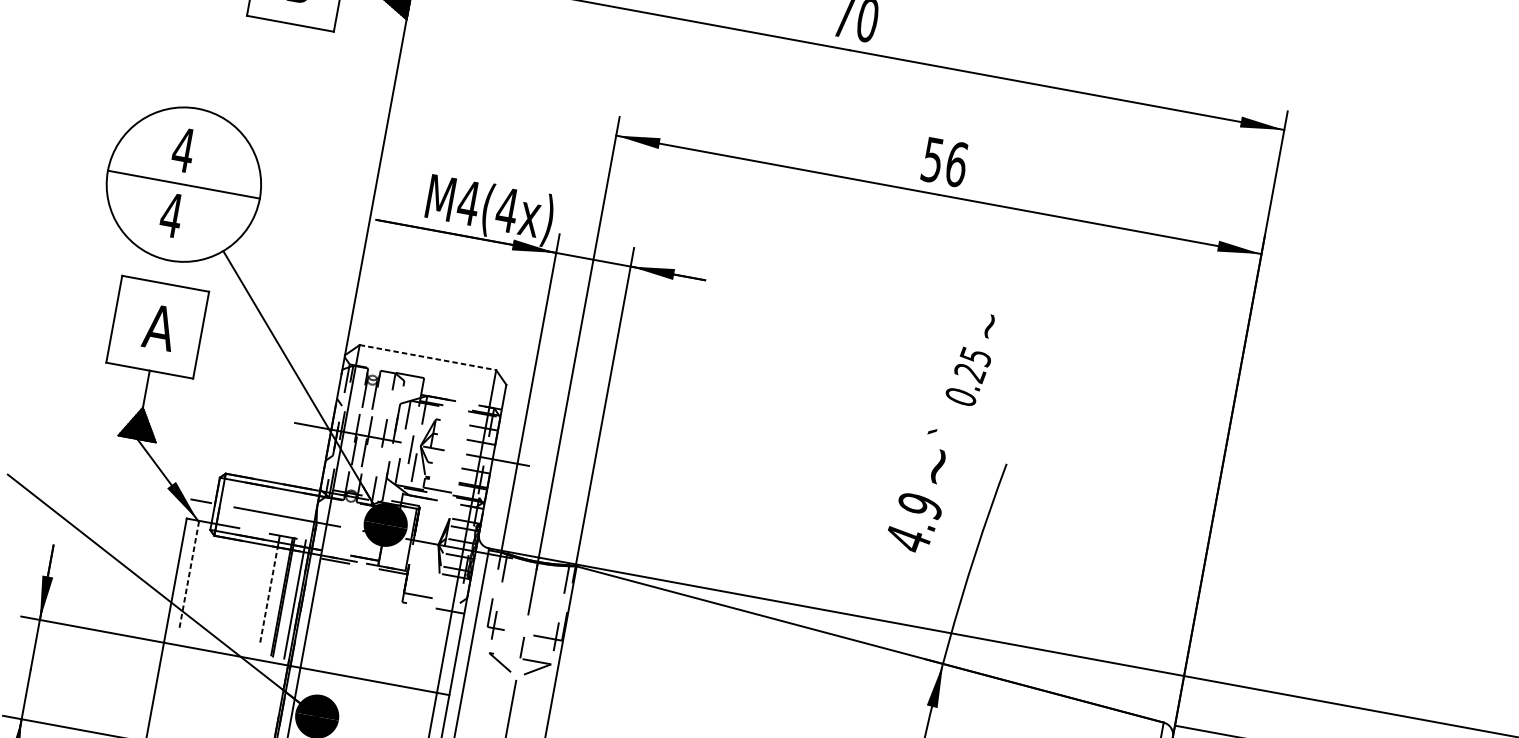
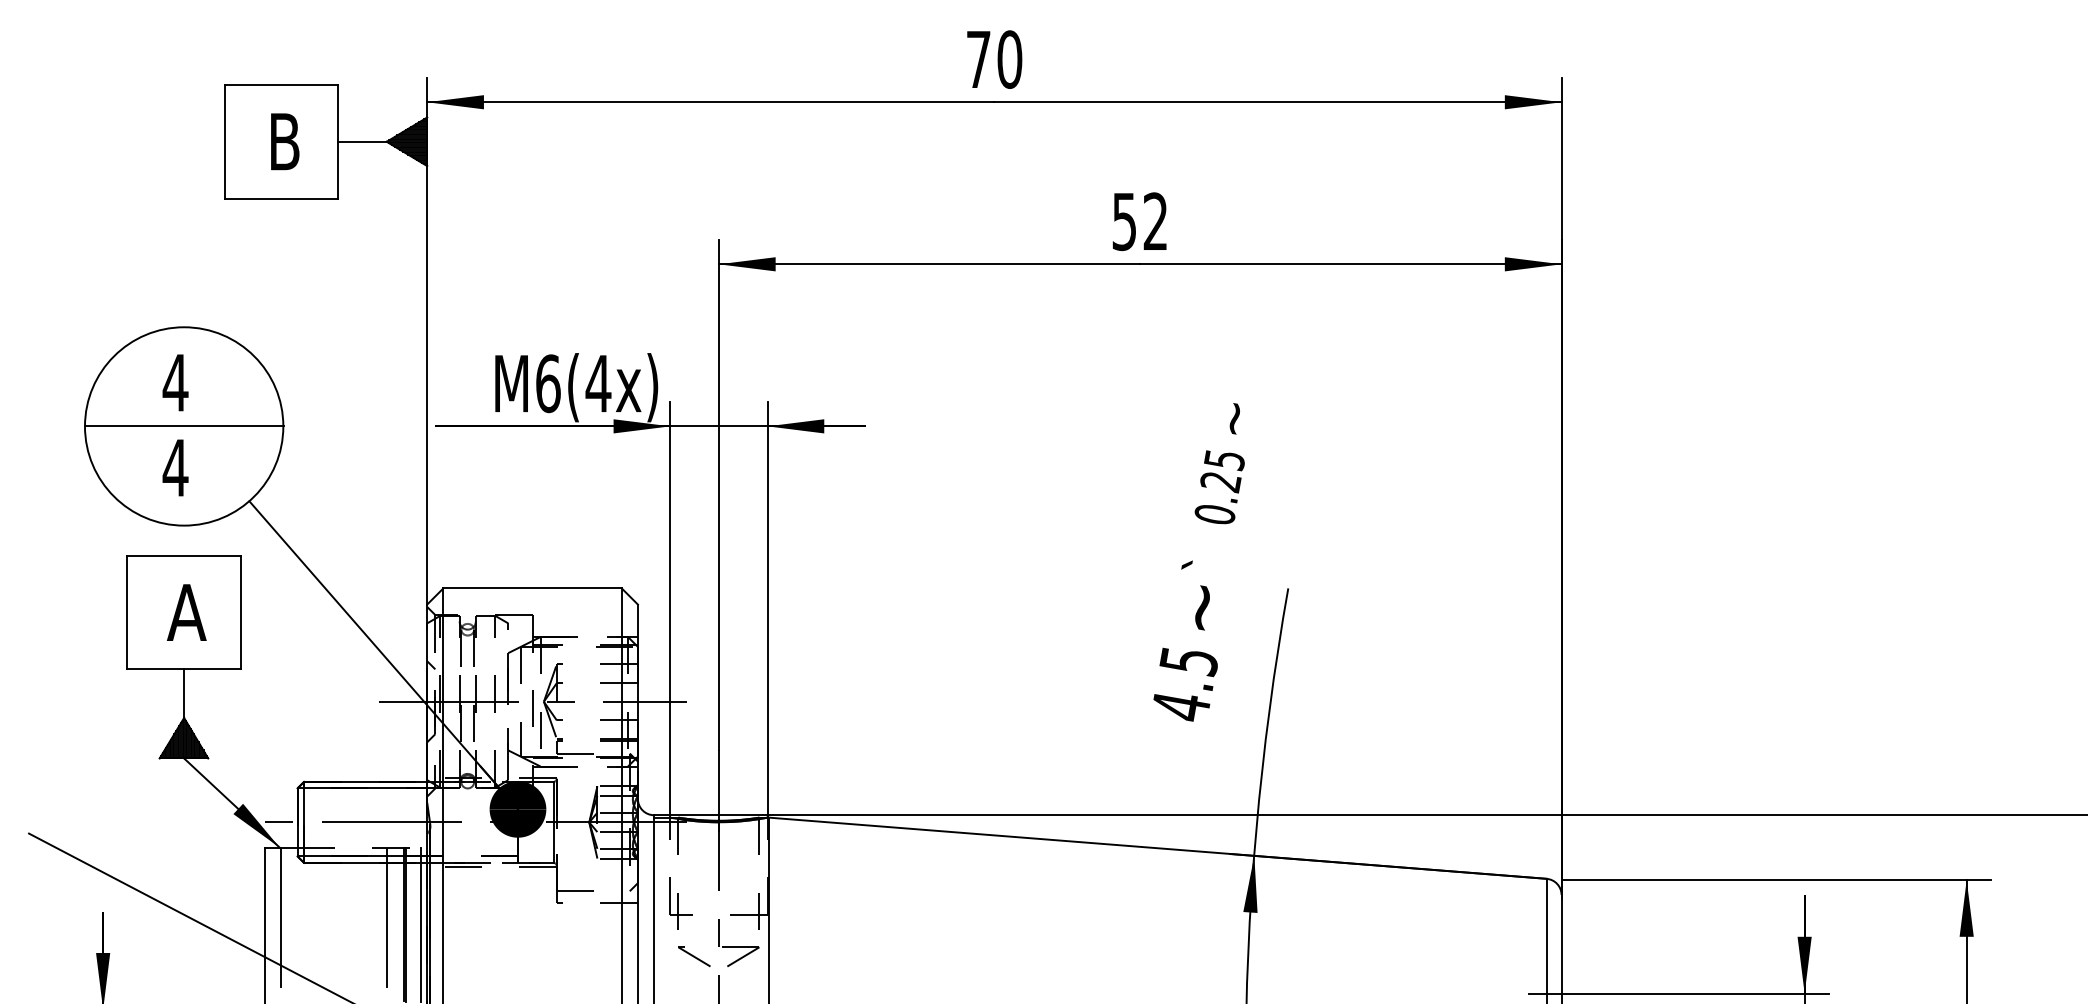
text: (956, 164) -> (1155, 221), 56 -> 52
text: (468, 202) -> (548, 383), M4(4x) -> M6(4x)
line: (428, 357) -> (533, 588), dashed -> solid
text: (919, 506) -> (1188, 662), 4.9 -> 4.5
line: (189, 574) -> (281, 917), dashed -> solid
line: (268, 594) -> (386, 924), dashed -> solid

